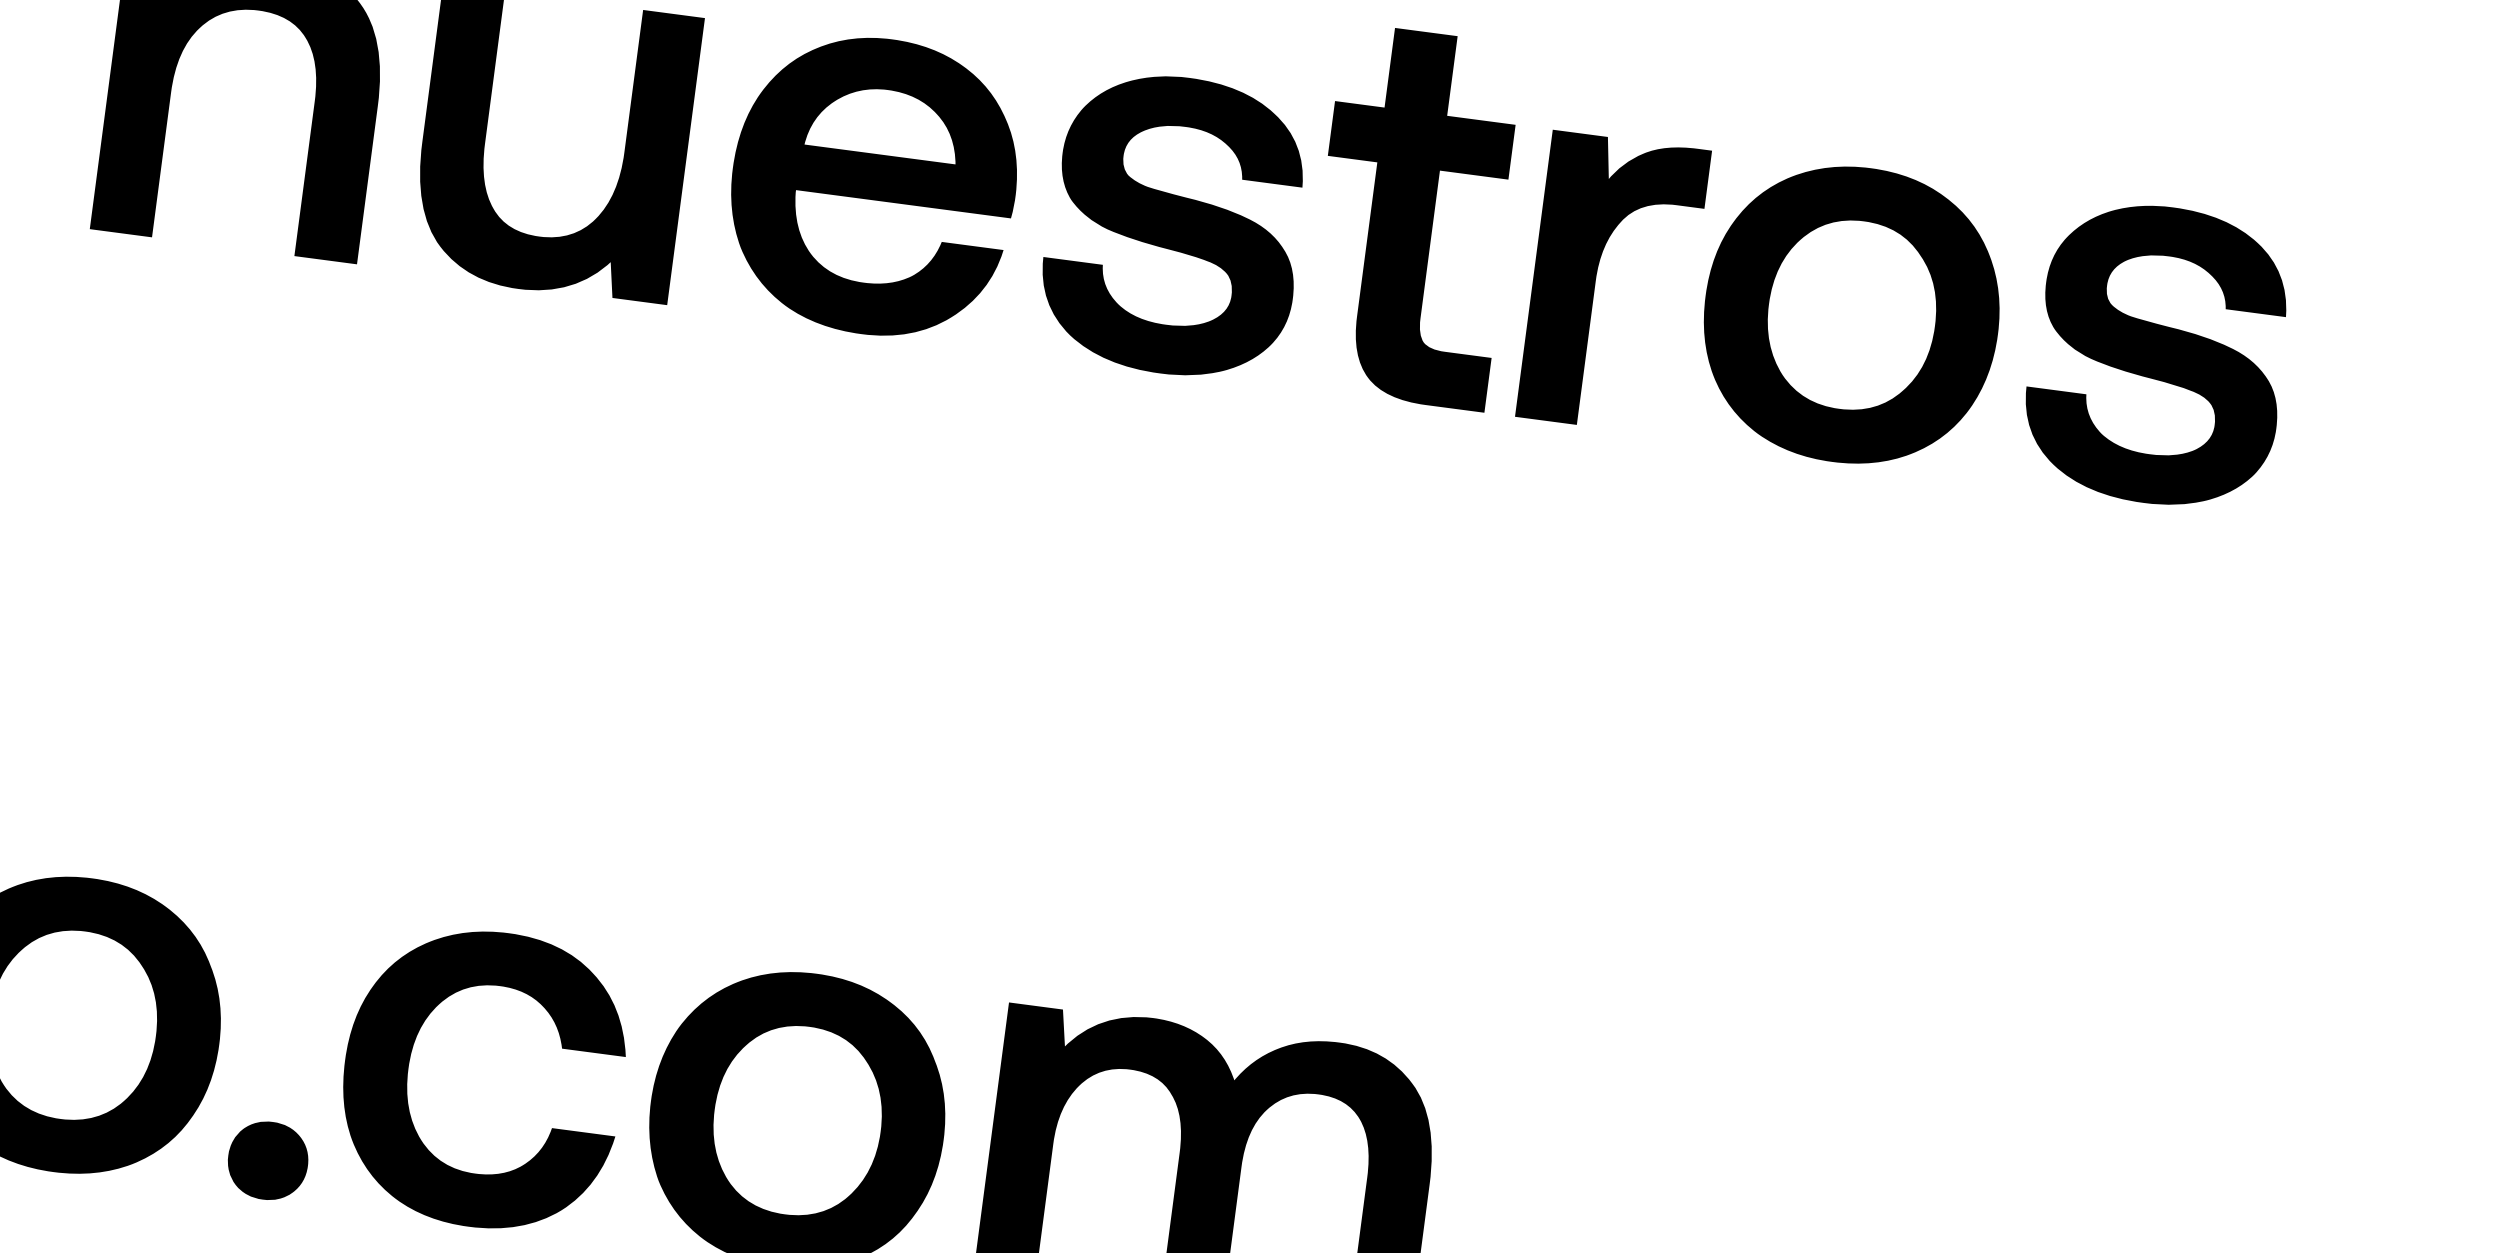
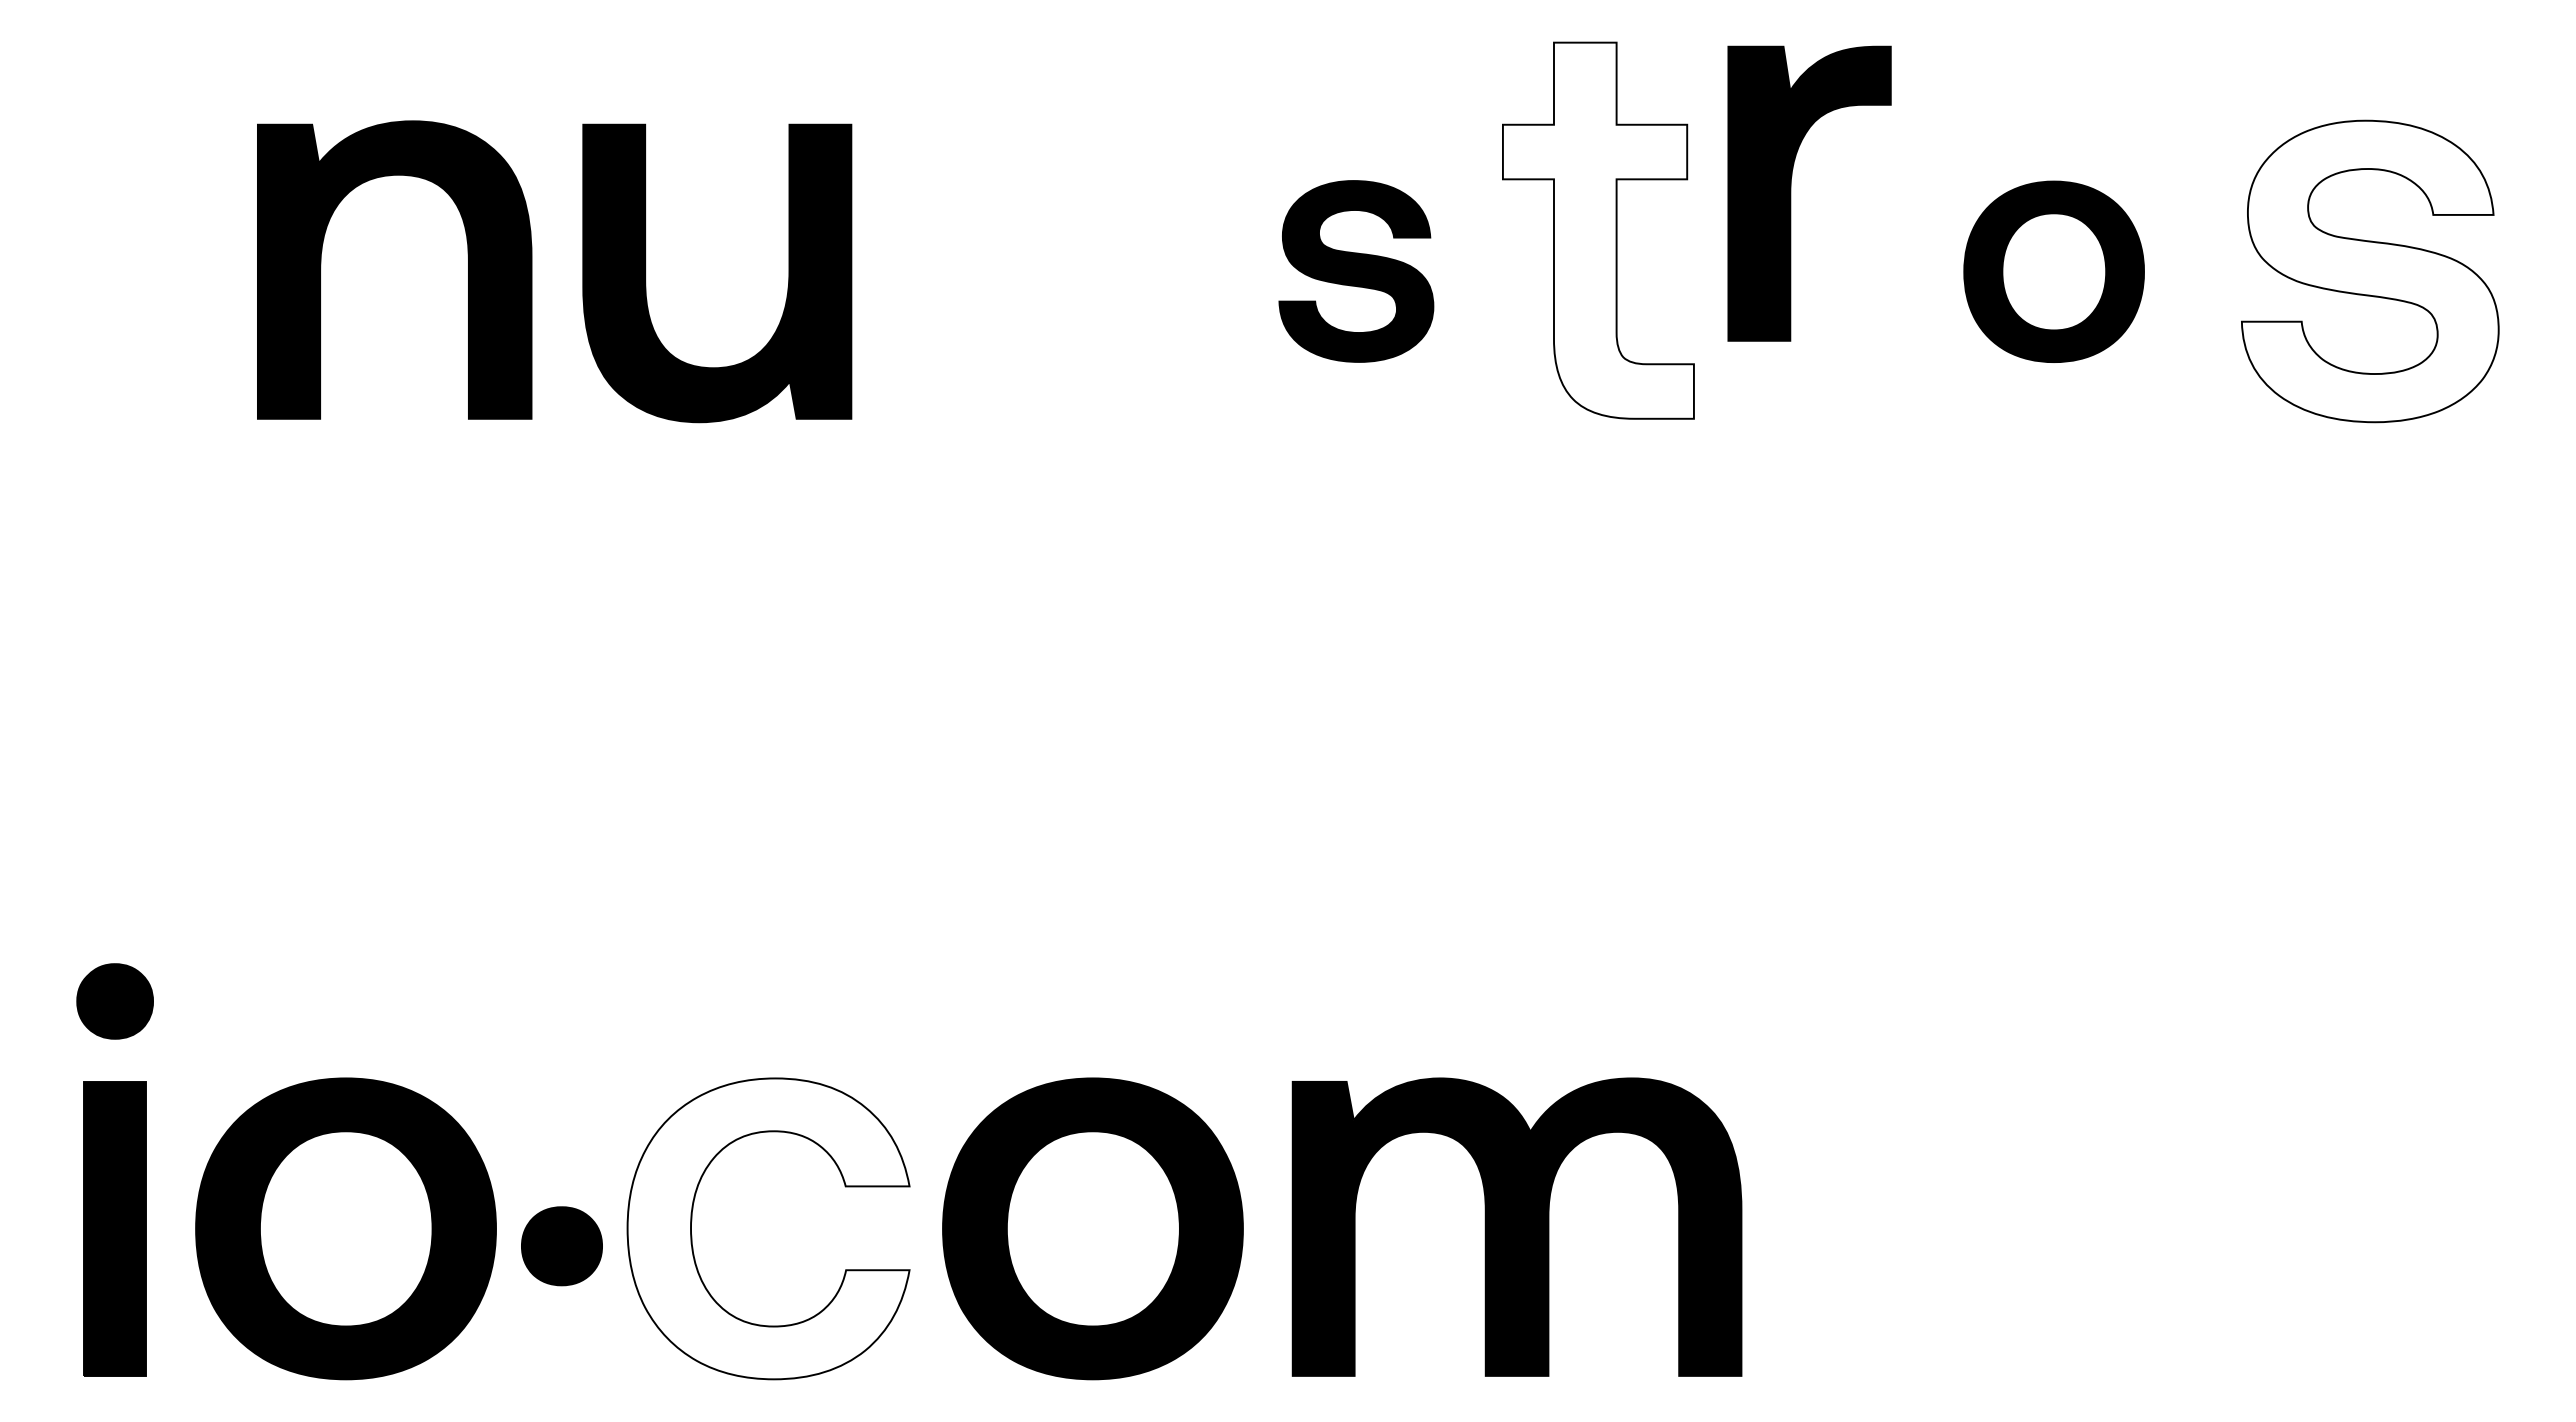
part: (873, 186) -> (1045, 271), removed
fill: (1414, 216) -> (1597, 230), removed
part: (1175, 225) -> (1356, 271), size x0.6
part: (1596, 281) -> (1791, 193), moved
part: (1851, 314) -> (2053, 271), size x0.6
fill: (2157, 355) -> (2369, 271), removed
fill: (482, 1078) -> (768, 1228), removed
part: (267, 1160) -> (561, 1246), moved

